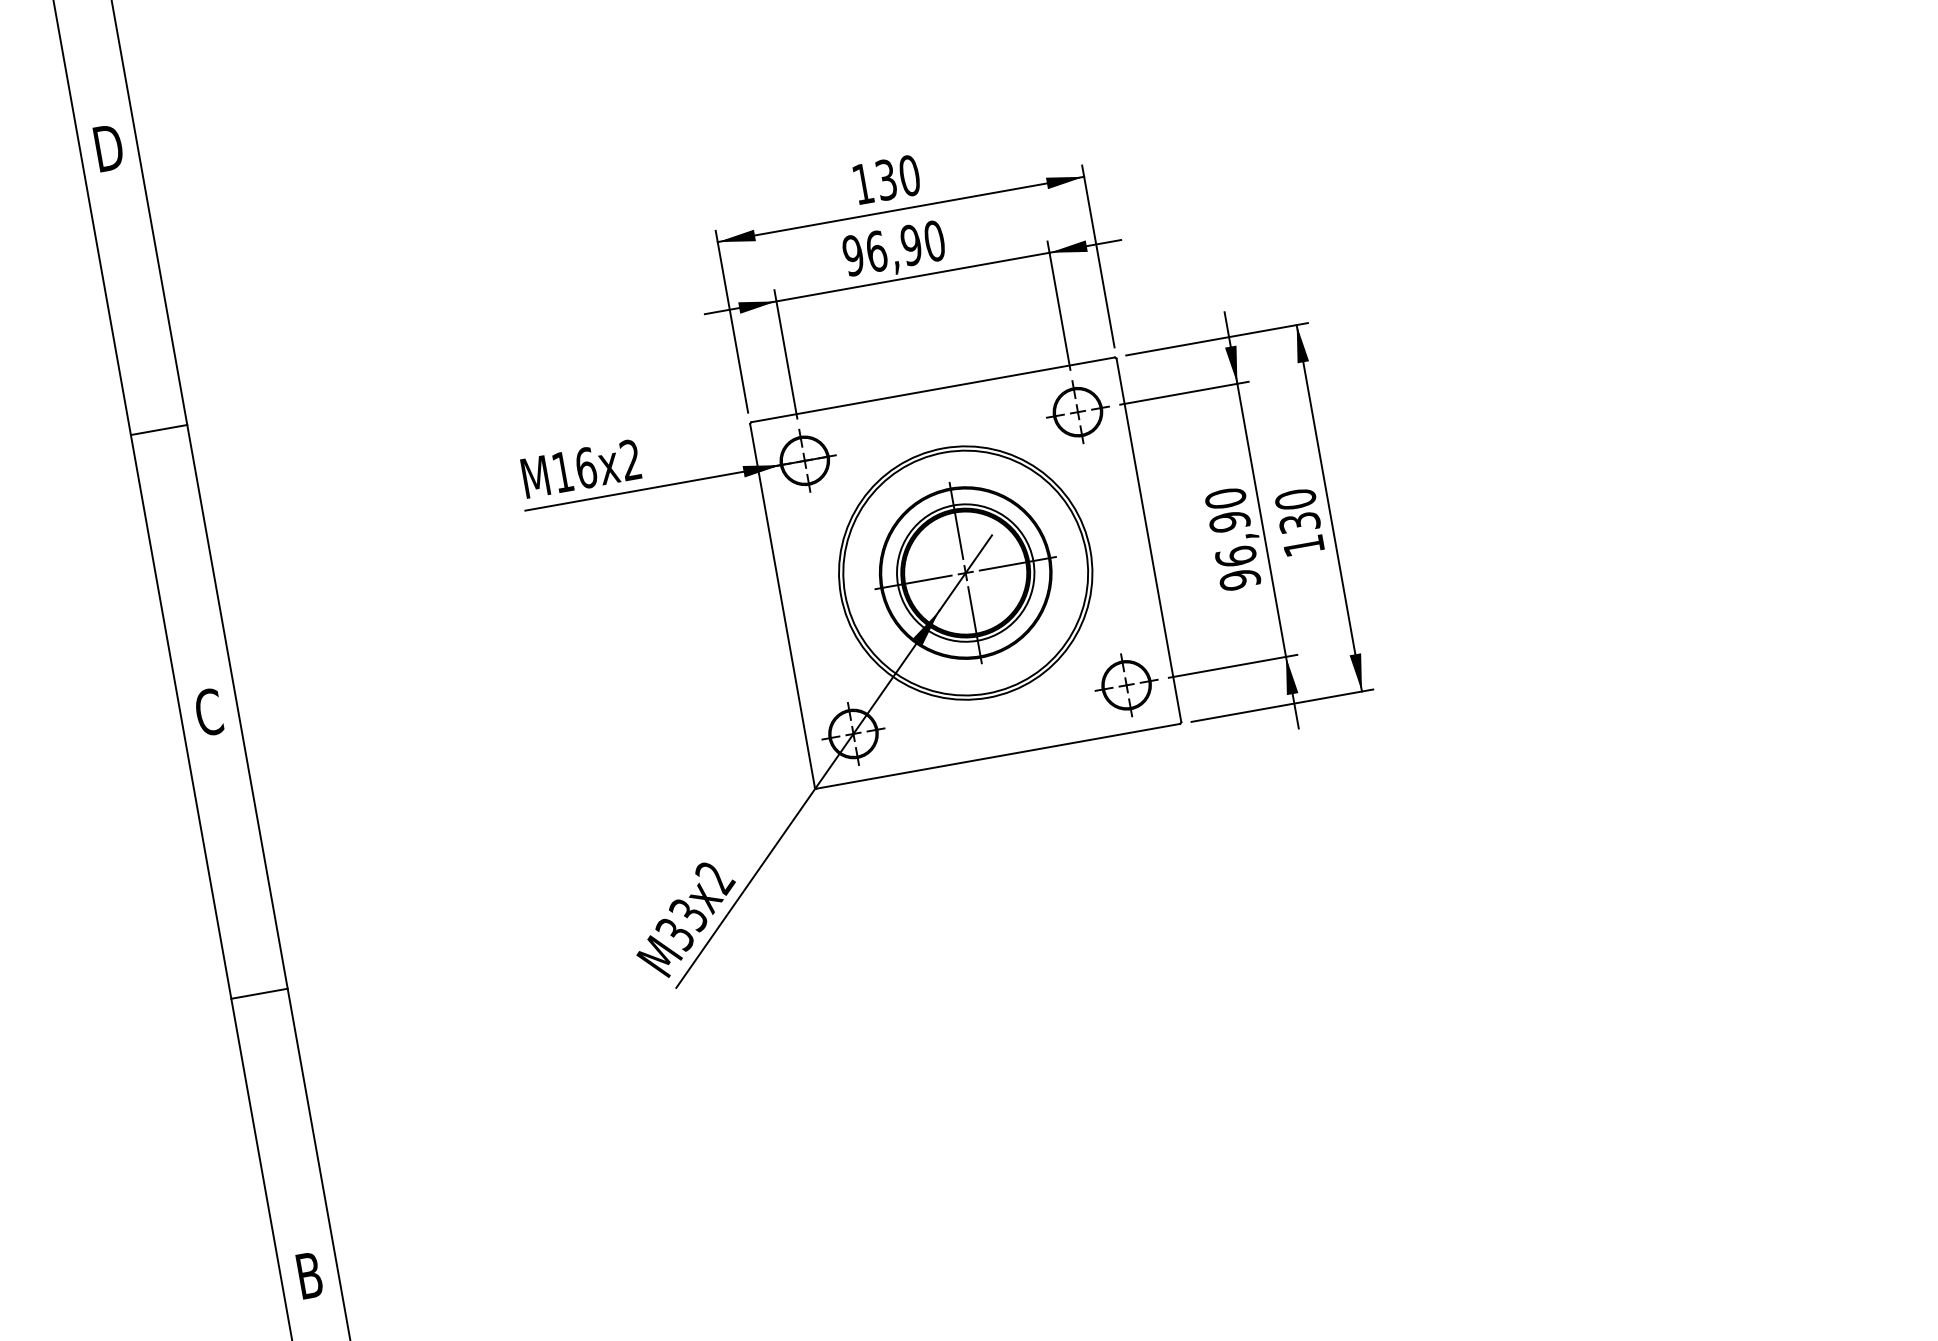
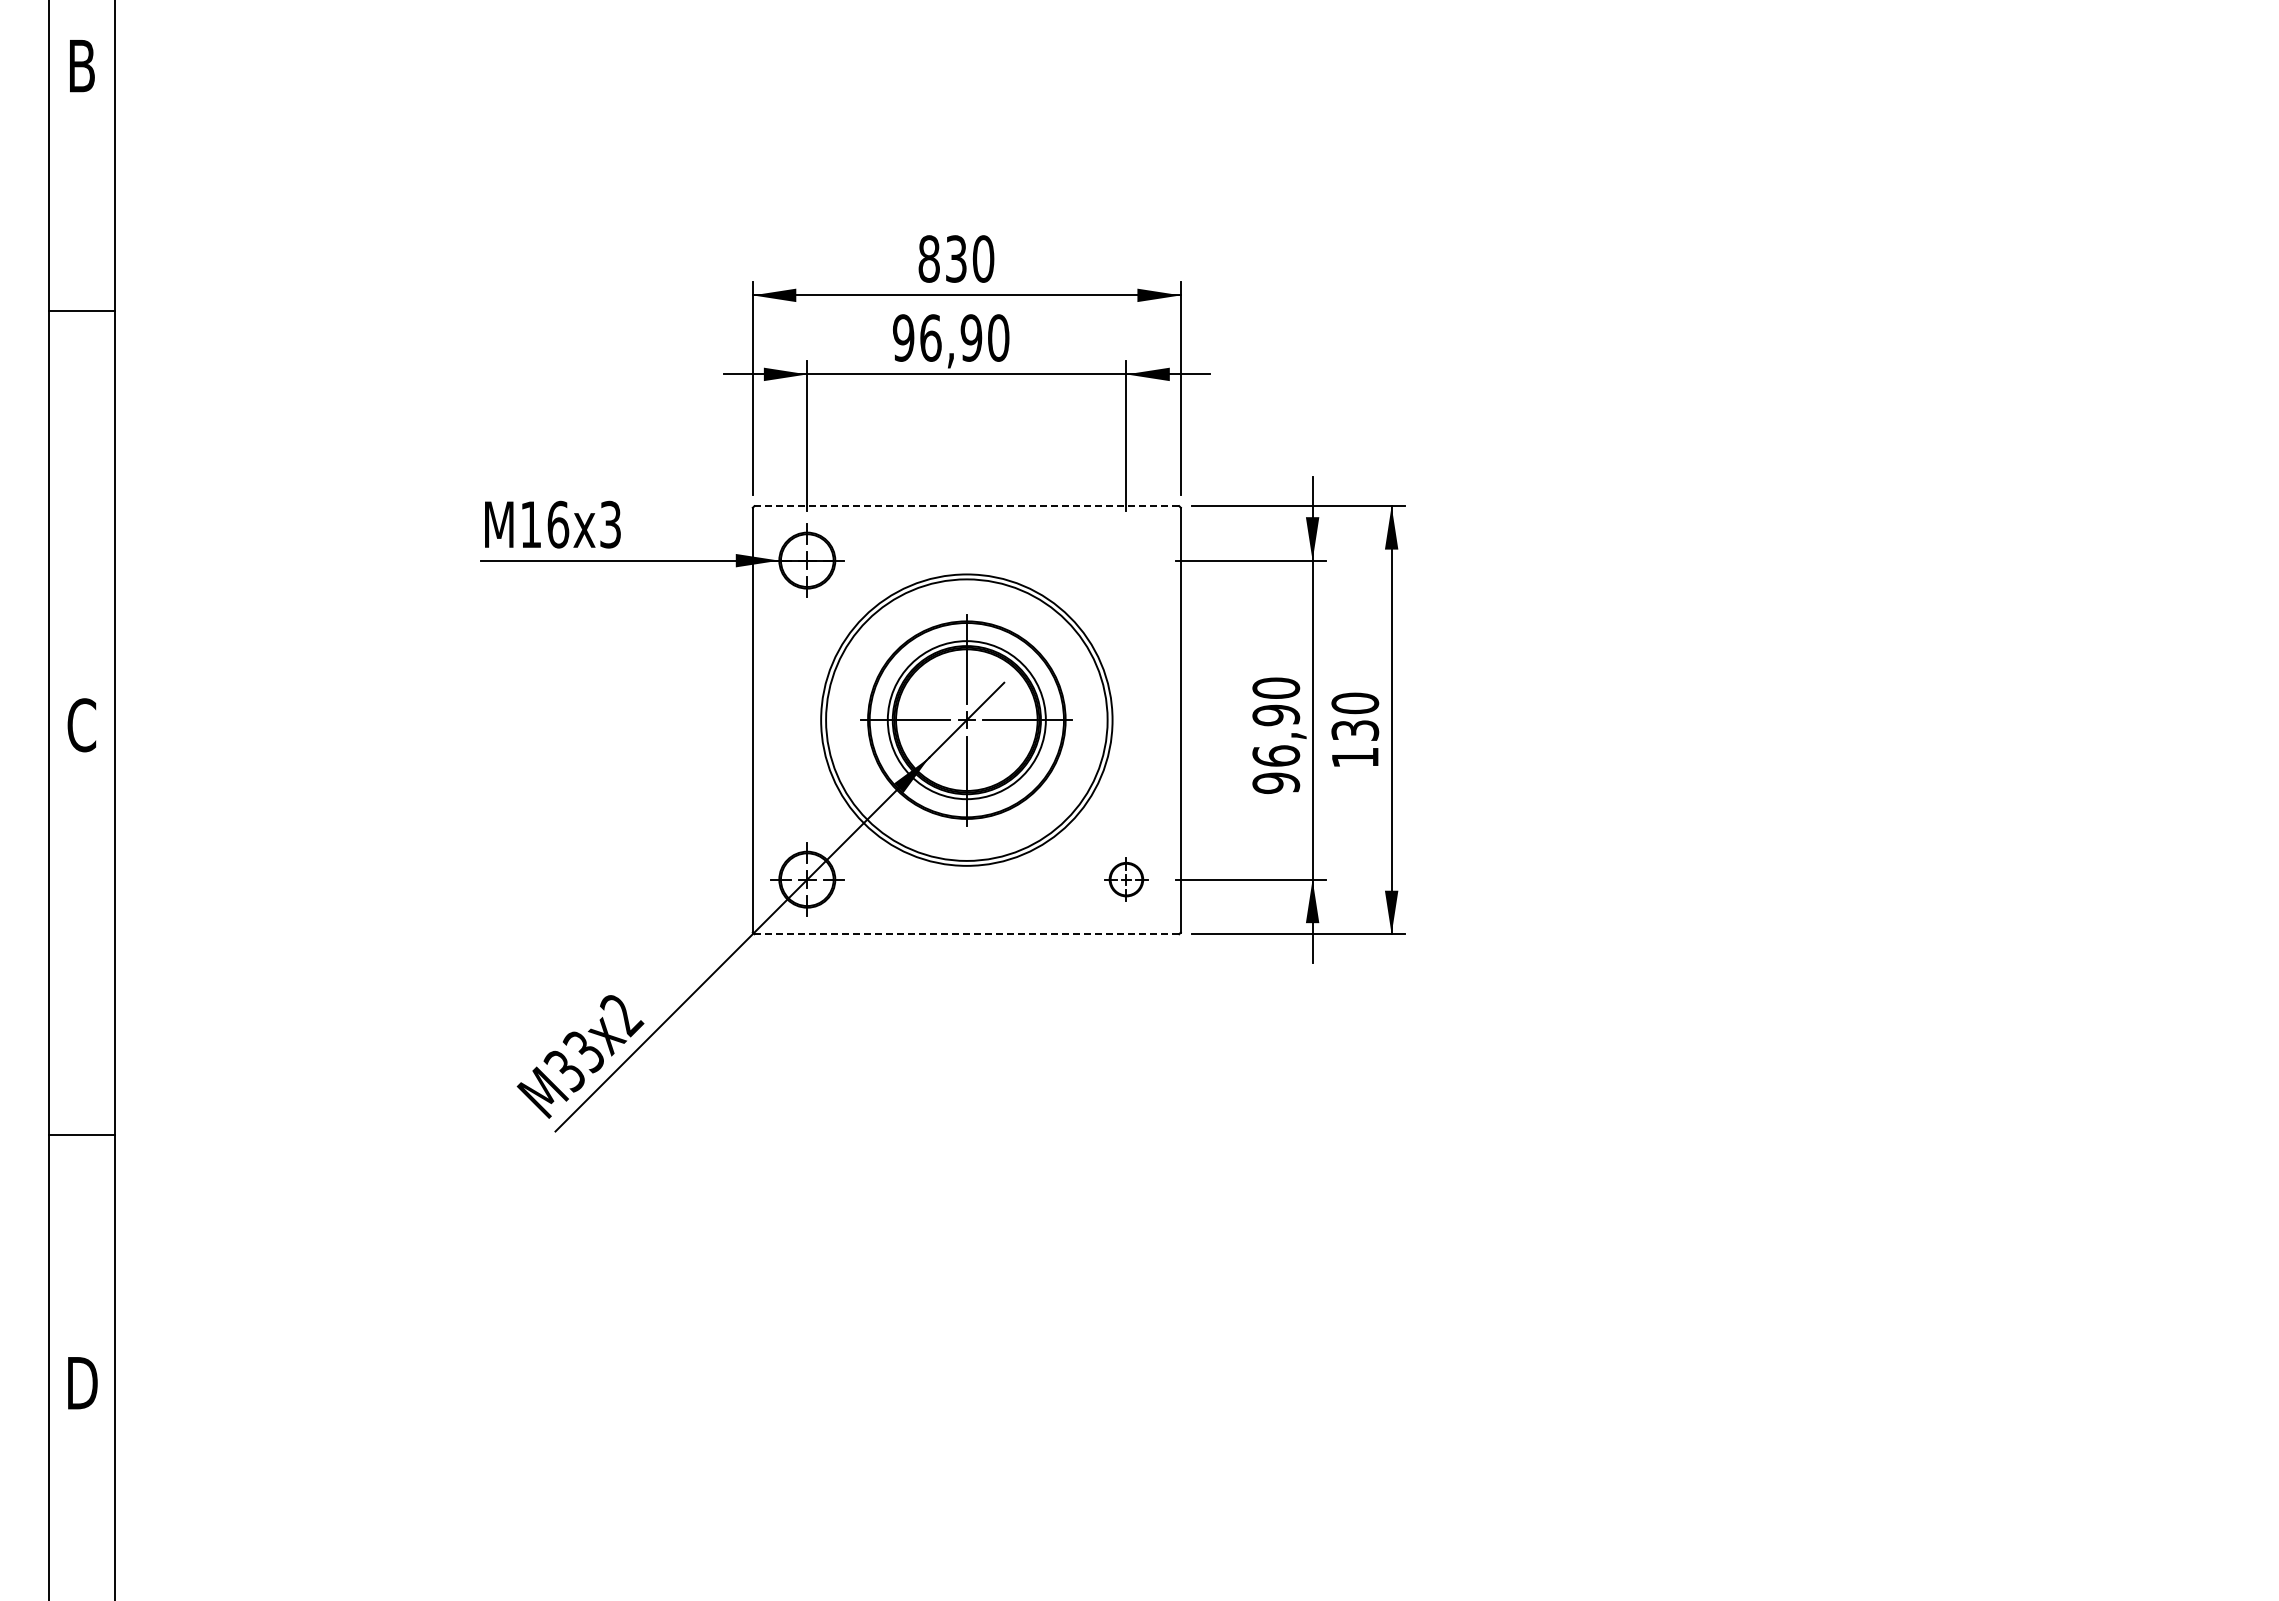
text: (109, 148) -> (82, 66), D -> B
text: (862, 183) -> (928, 258), 130 -> 830
line: (933, 390) -> (967, 506), solid -> dashed
part: (1078, 412) -> (1126, 560), removed
line: (159, 430) -> (82, 311), moved
text: (630, 459) -> (610, 524), M16x2 -> M16x3
part: (1126, 685) -> (1126, 879), size x0.6
line: (998, 756) -> (967, 934), solid -> dashed
line: (259, 994) -> (82, 1135), moved
text: (309, 1275) -> (82, 1383), B -> D

